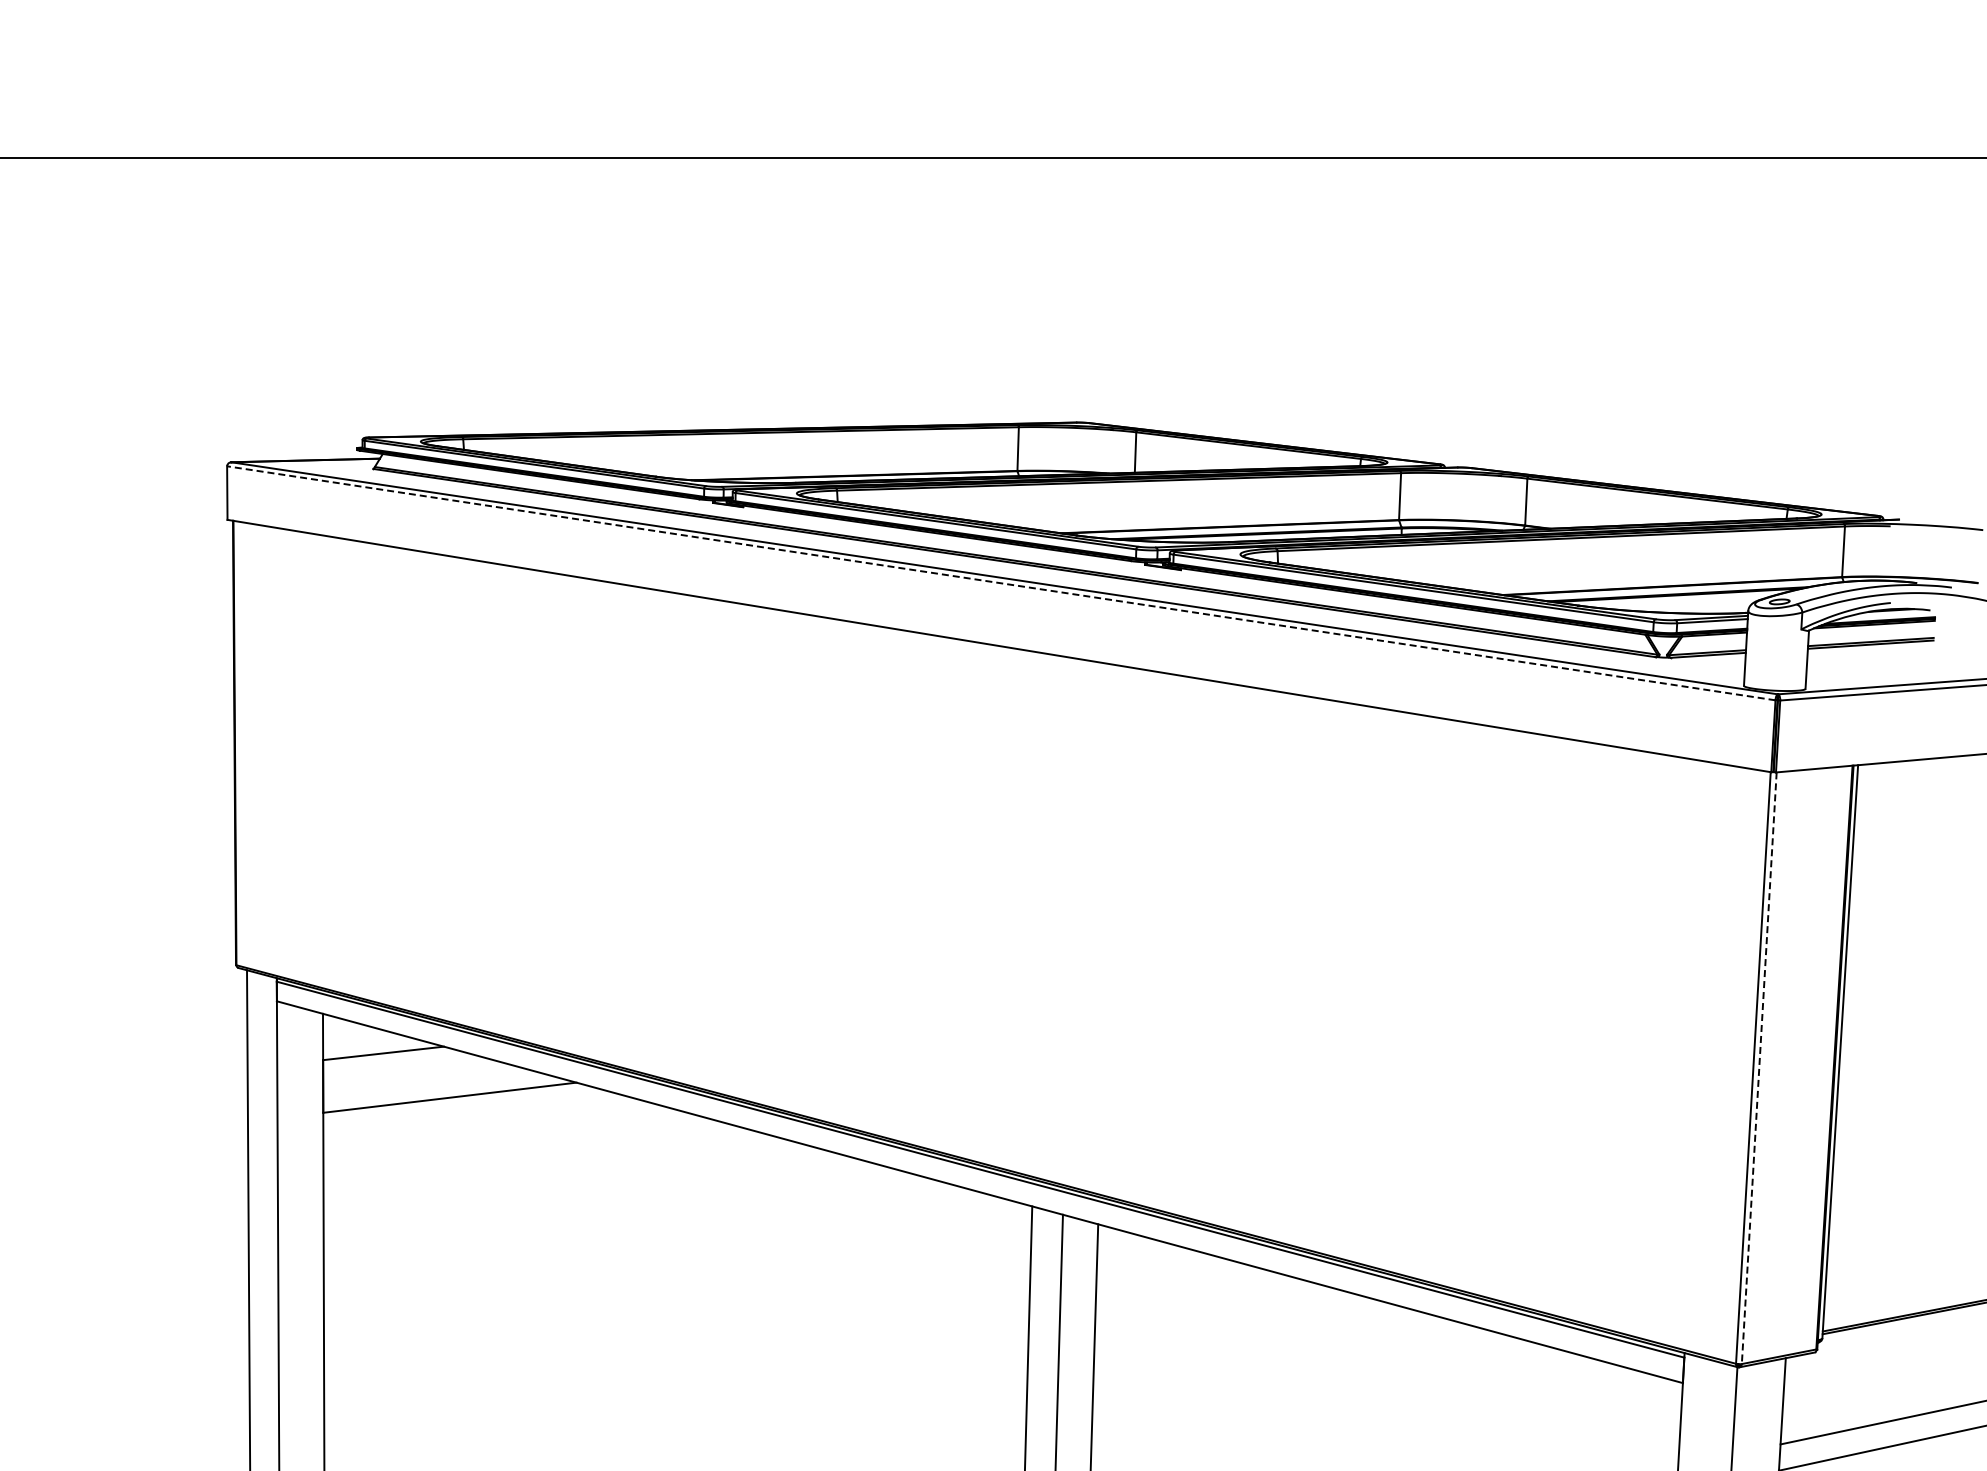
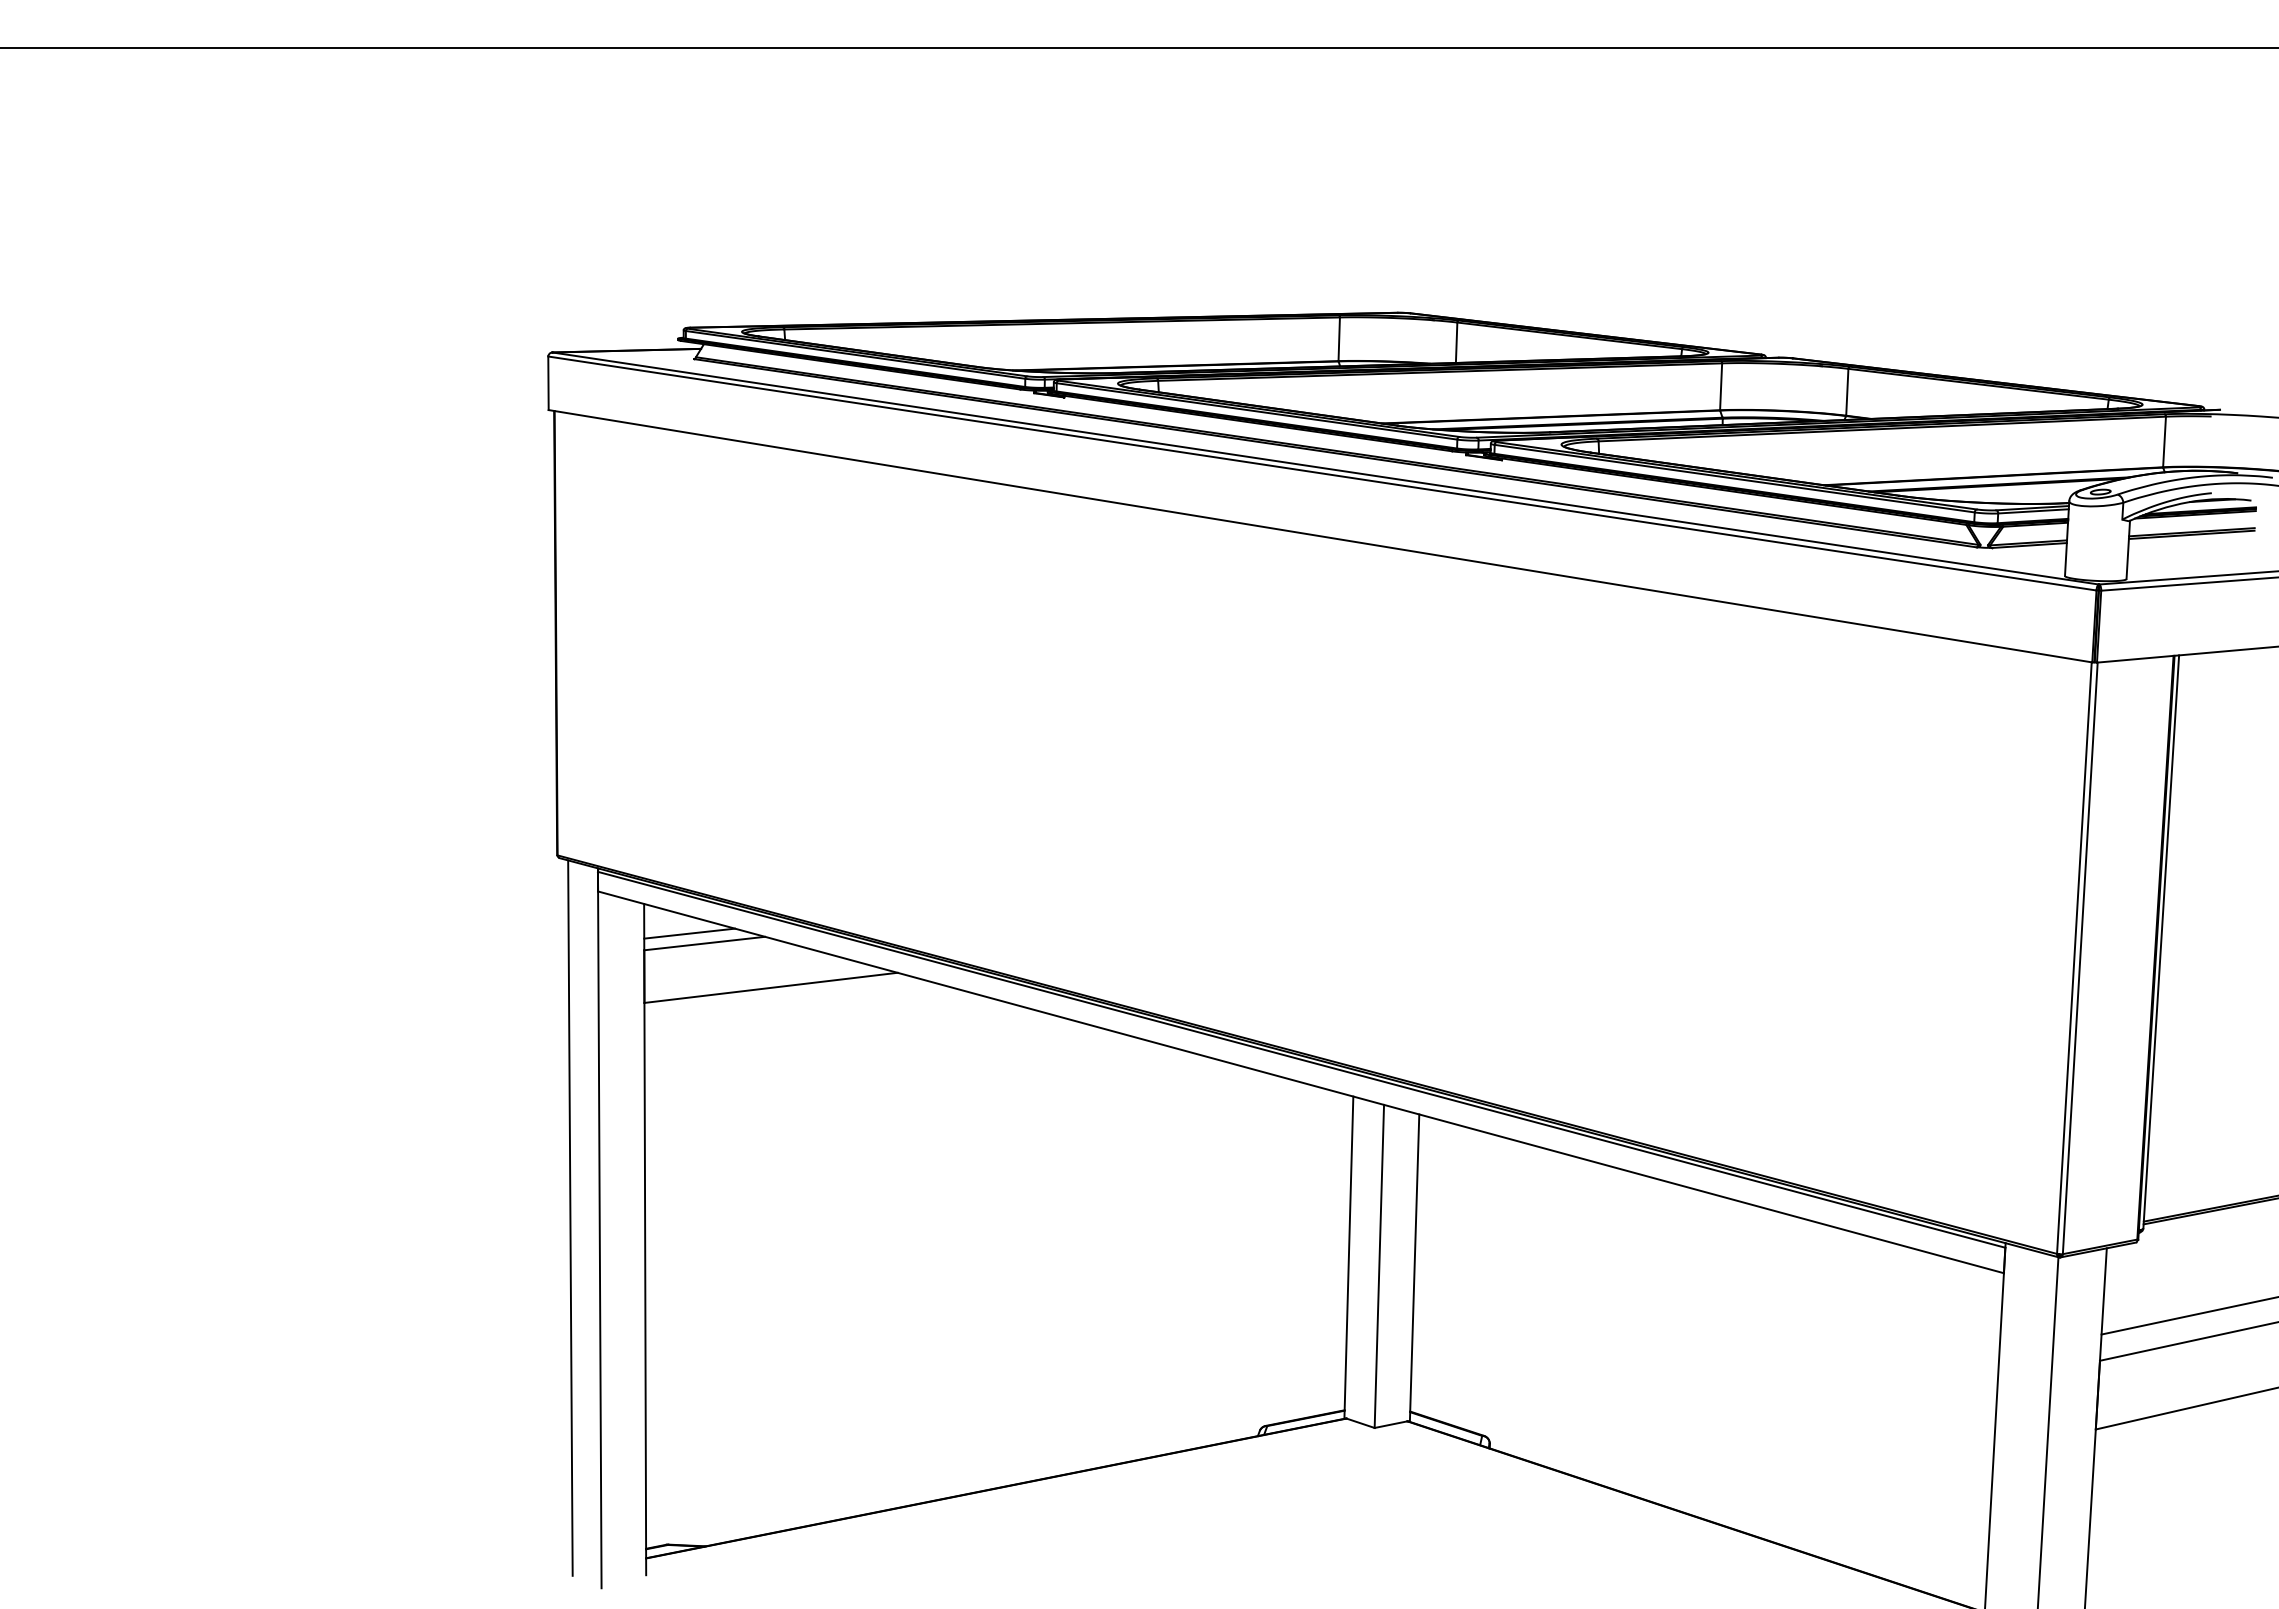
line: (1001, 583) -> (1322, 473), dashed -> solid
line: (368, 1043) -> (689, 933), added
line: (1759, 1068) -> (2080, 958), dashed -> solid

